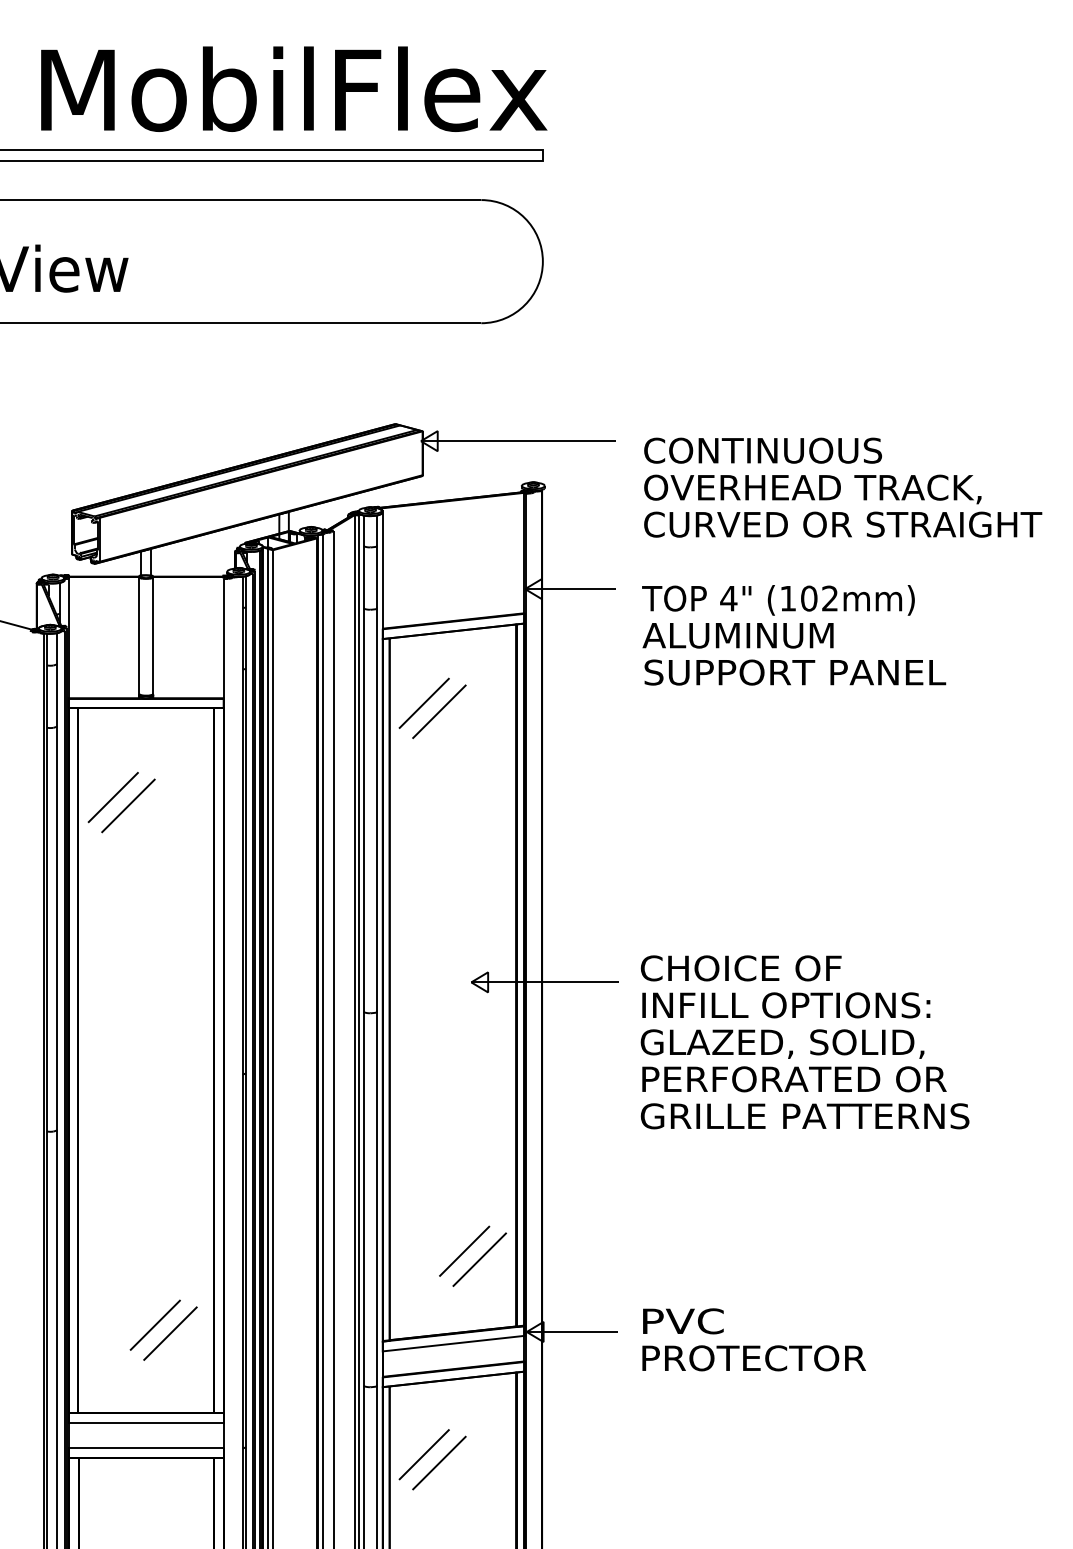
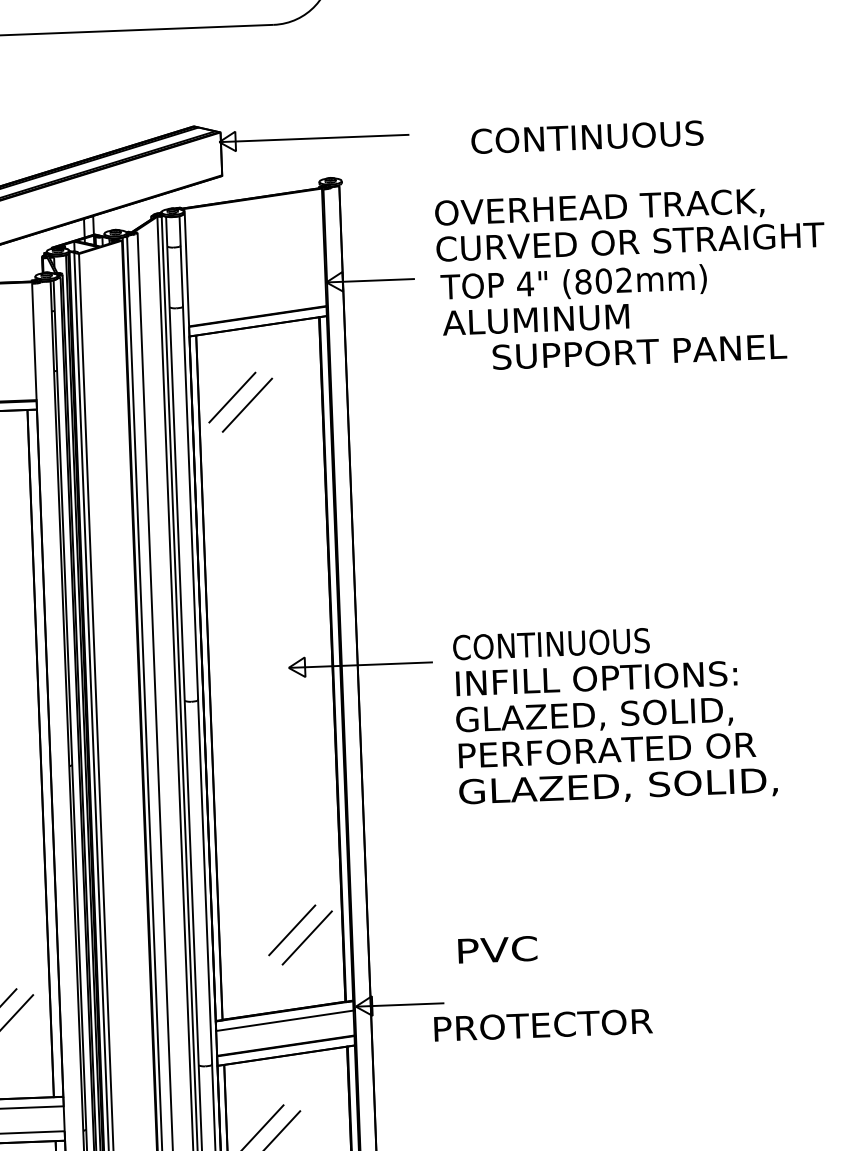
text: (763, 450) -> (587, 137), moved
text: (843, 505) -> (630, 223), moved
text: (788, 598) -> (583, 281), (102mm) -> (802mm)
text: (795, 672) -> (639, 351), moved
text: (740, 968) -> (550, 644), CHOICE OF -> CONTINUOUS
text: (804, 1117) -> (618, 787), GRILLE PATTERNS -> GLAZED, SOLID,
text: (683, 1321) -> (497, 949), moved
text: (753, 1358) -> (542, 1025), moved

